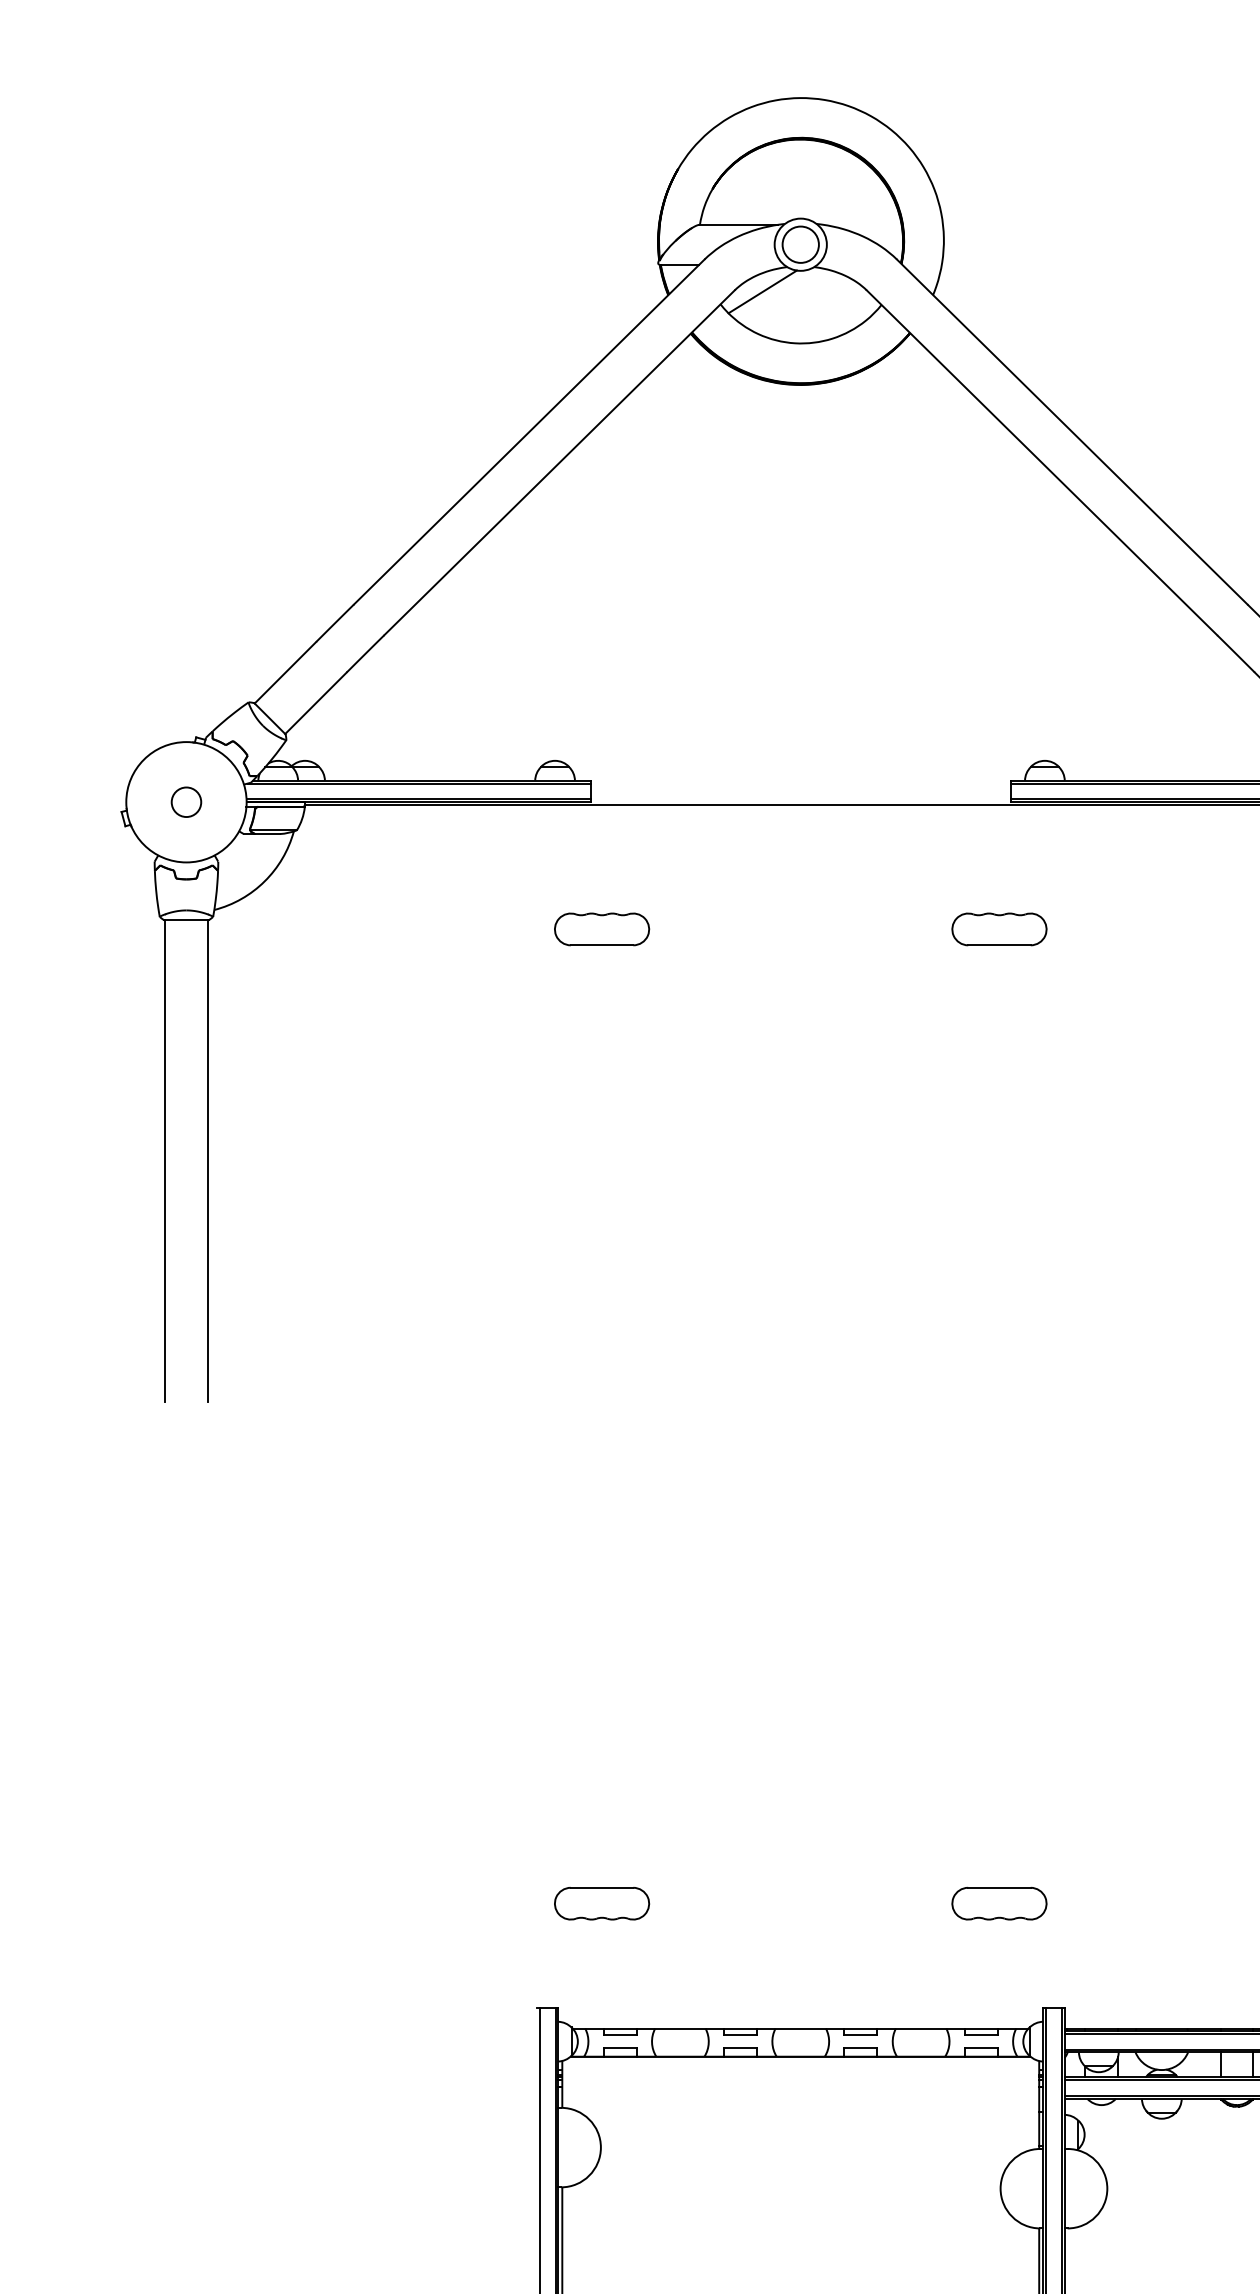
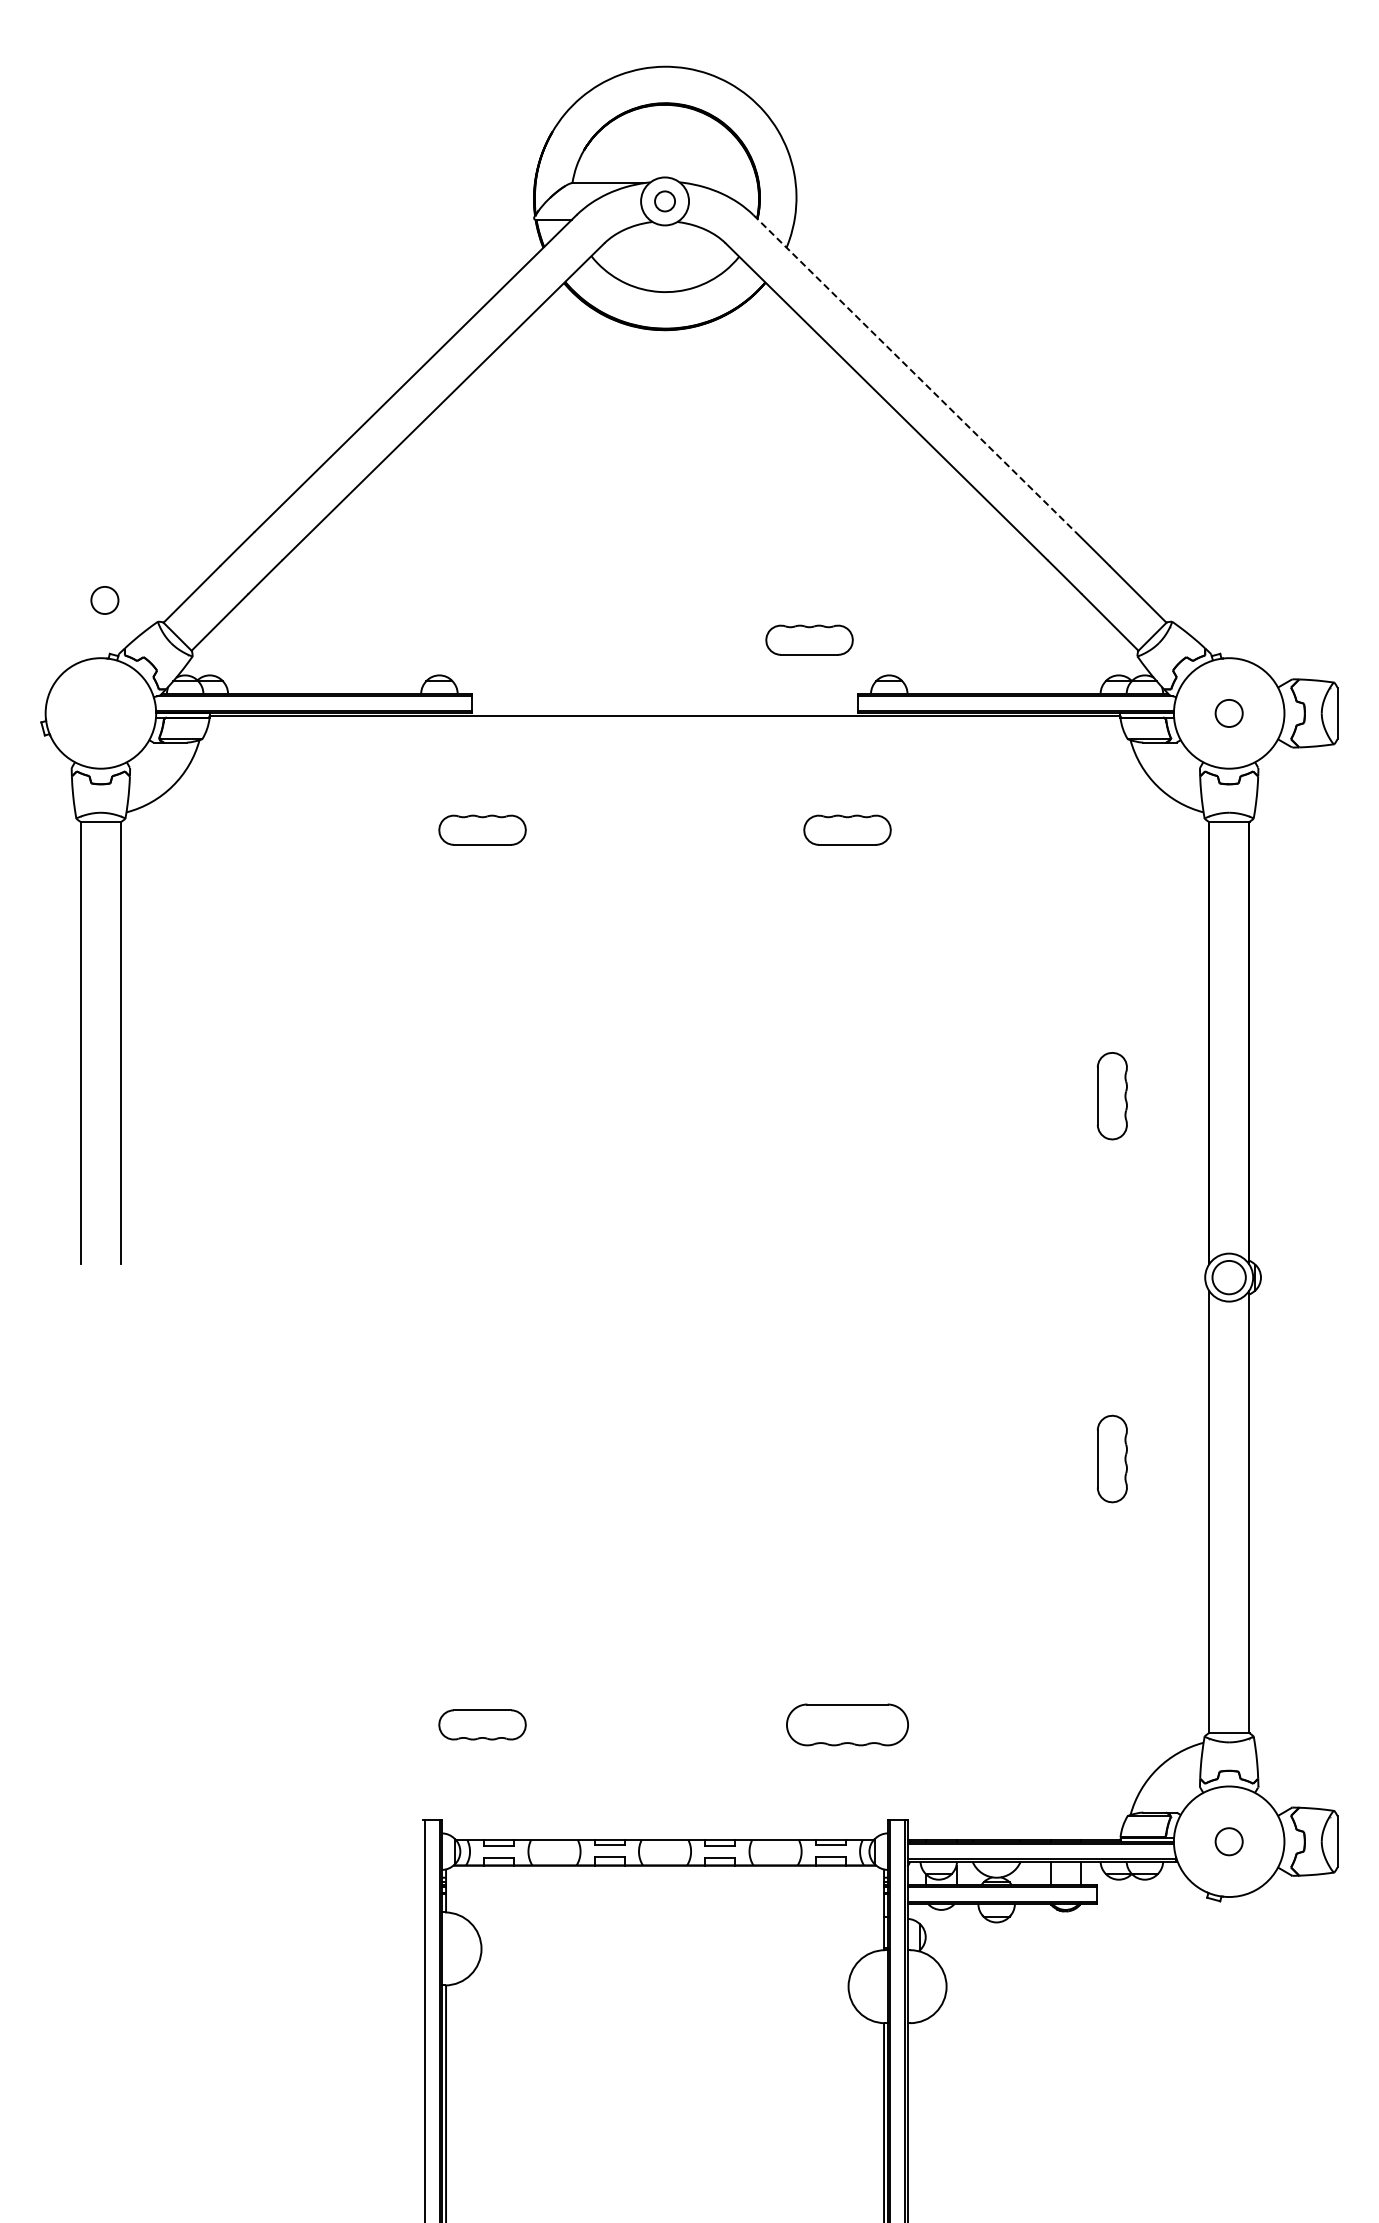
circle: (800, 244) -> (664, 201), size x0.6
line: (762, 291) -> (629, 244), removed
line: (1072, 432) -> (914, 373), solid -> dashed
part: (958, 721) -> (809, 639), added
circle: (186, 802) -> (104, 600), moved
part: (999, 1903) -> (847, 1724), size x1.4

